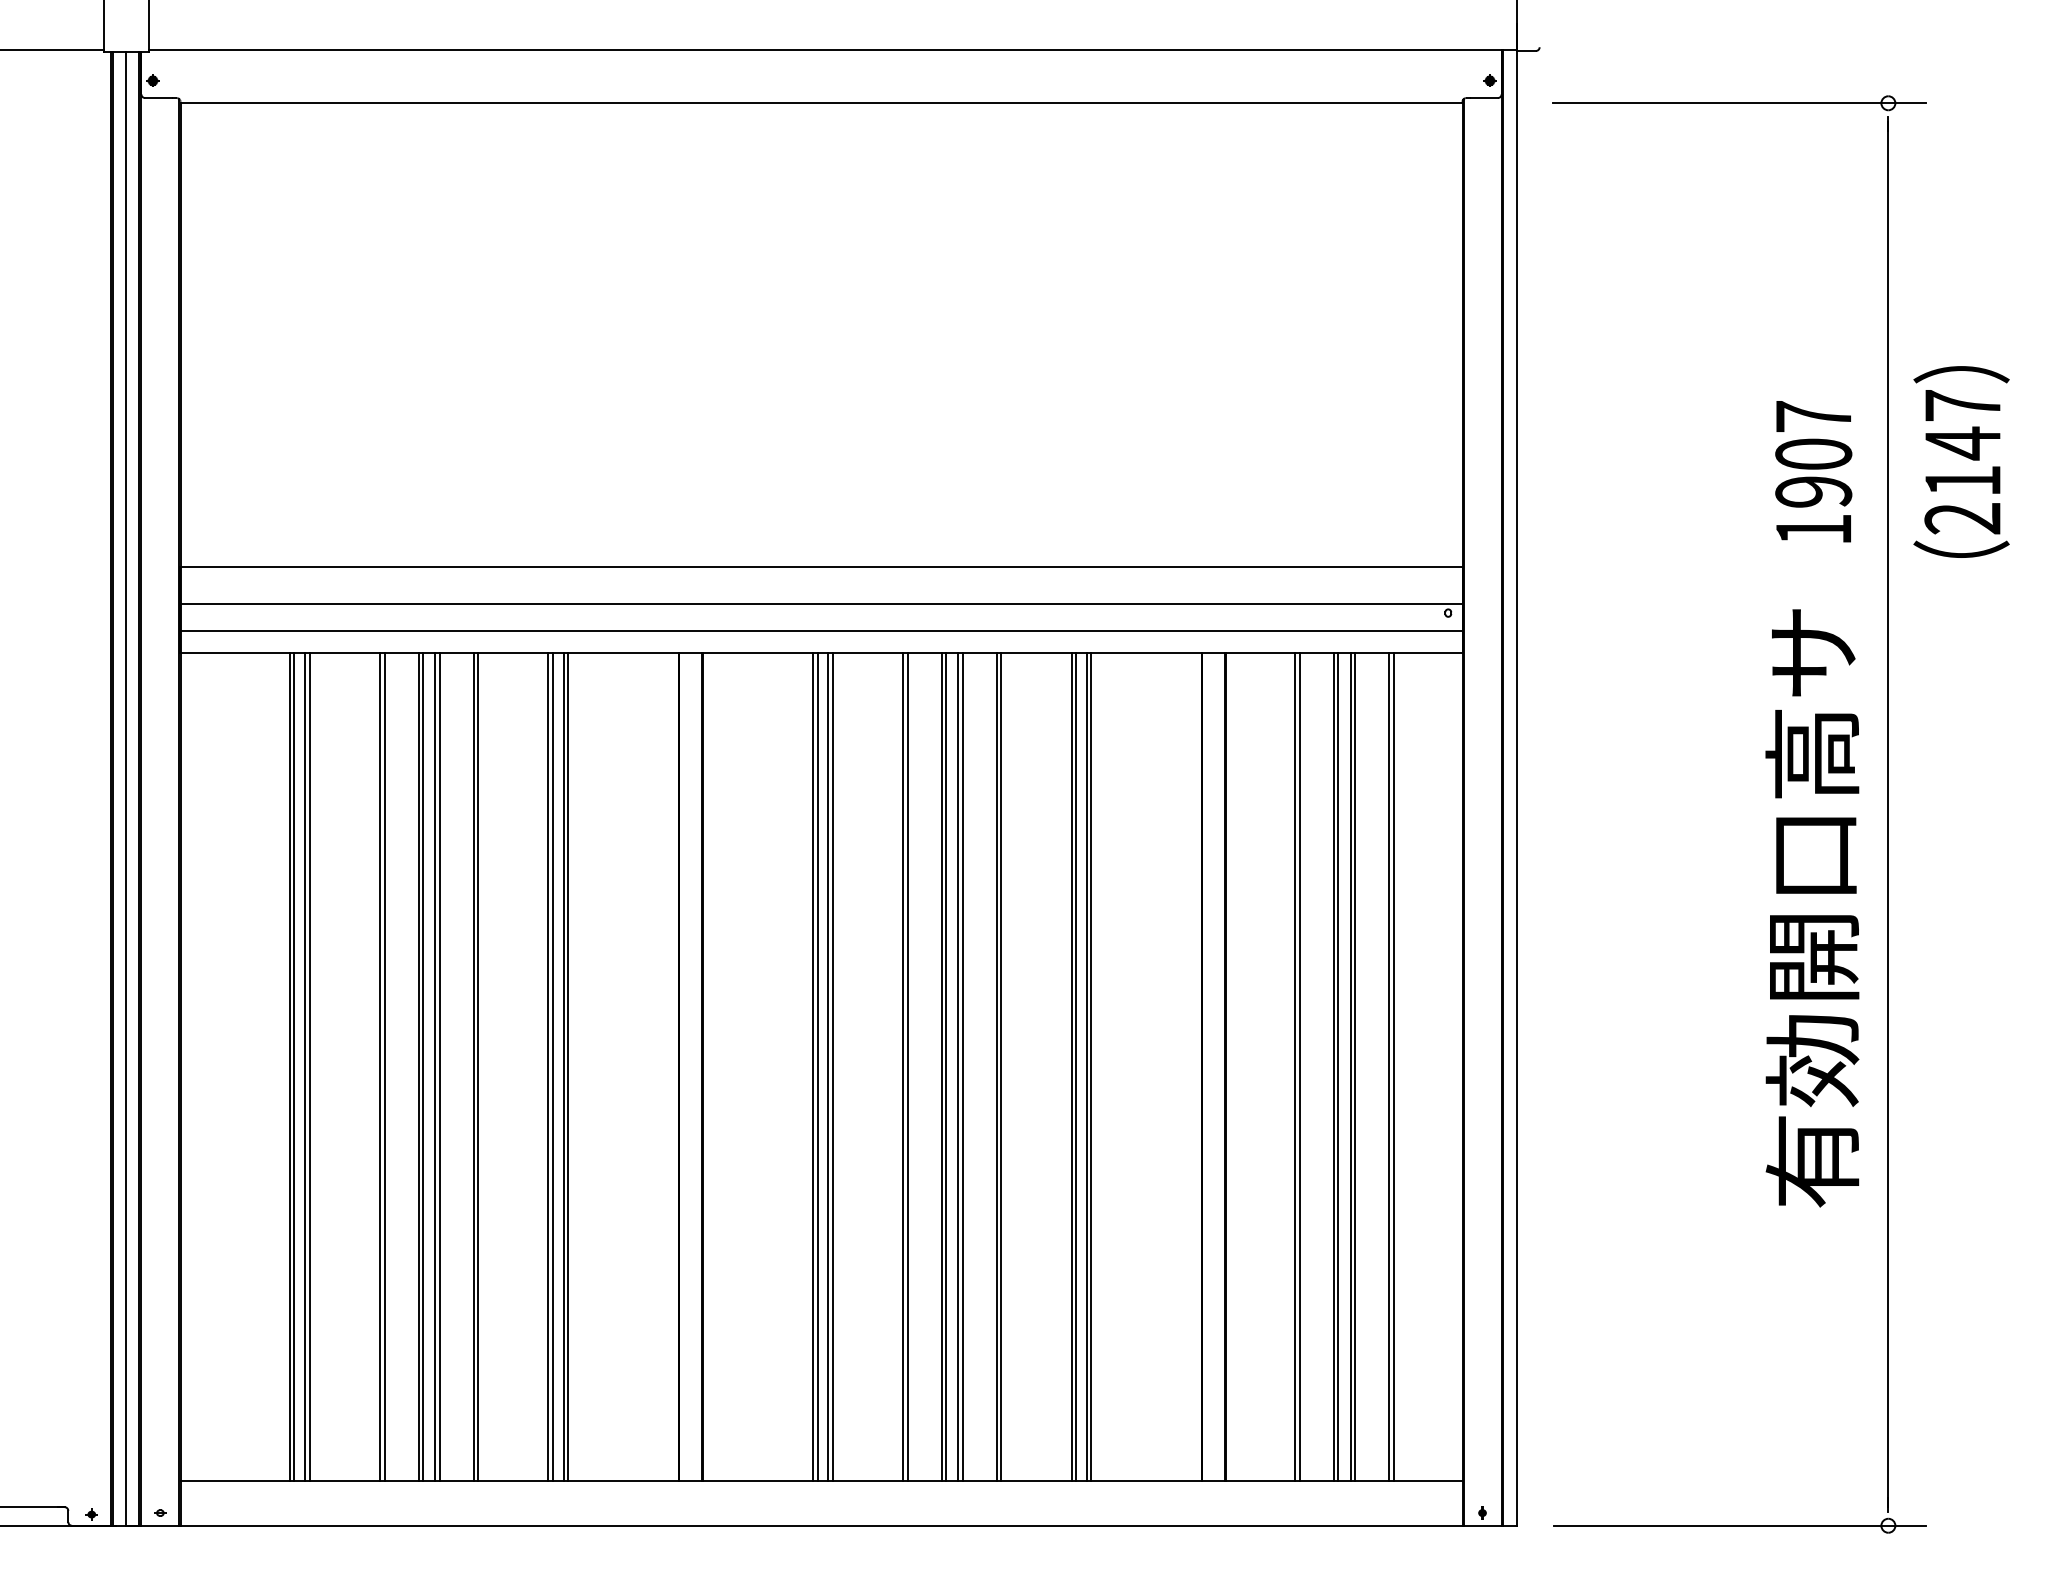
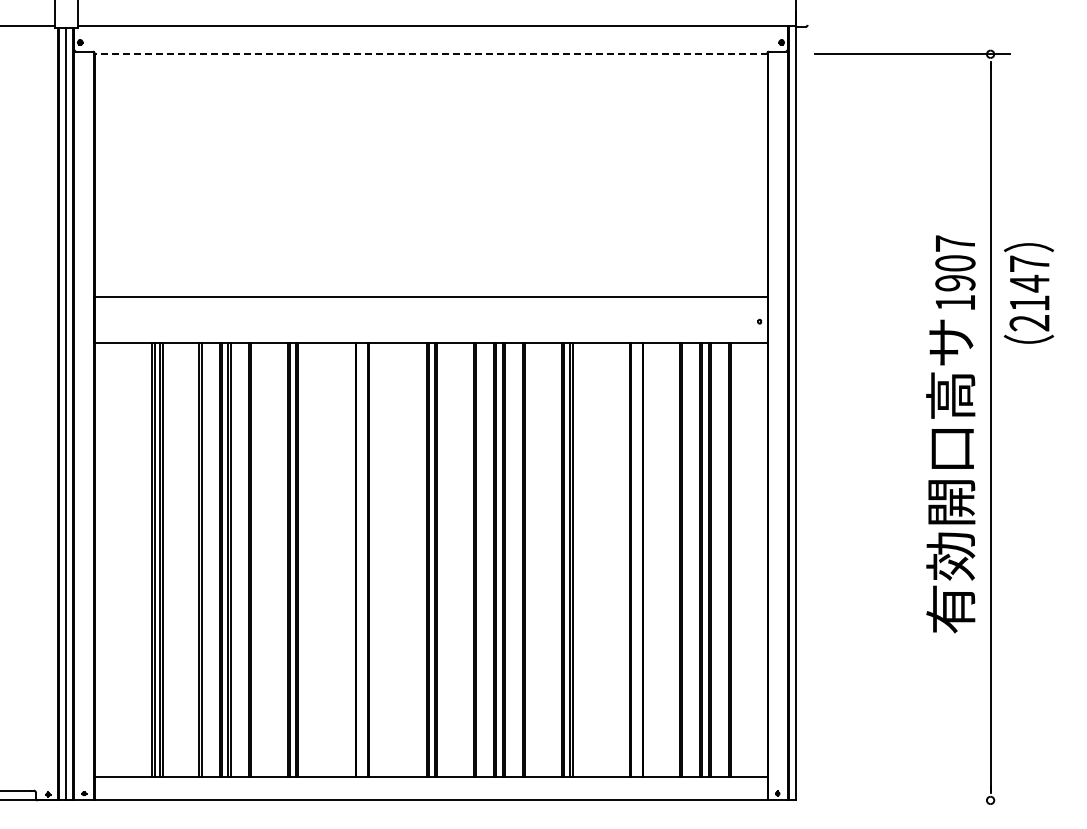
line: (820, 103) -> (430, 54), solid -> dashed
text: (1960, 462) -> (1028, 293), moved
text: (1813, 471) -> (955, 272), moved
line: (820, 605) -> (430, 317), removed
line: (820, 629) -> (430, 330), removed
line: (1739, 1525) -> (912, 800), removed

